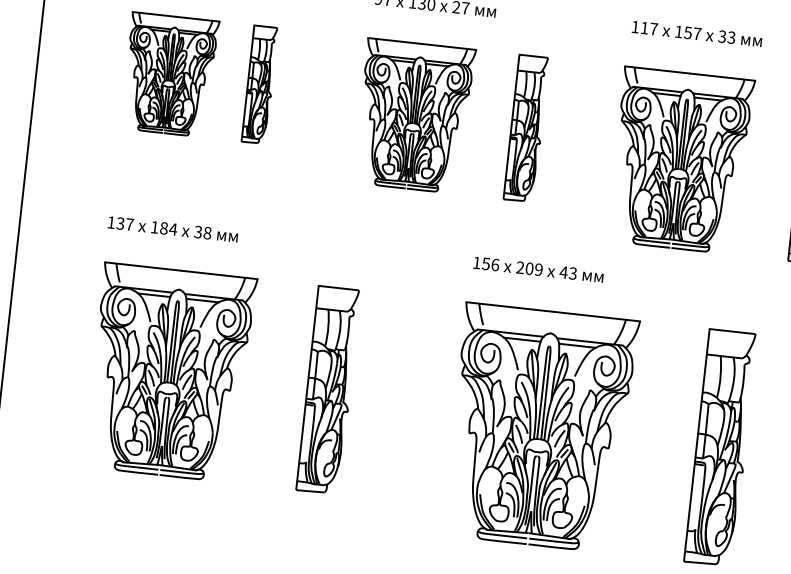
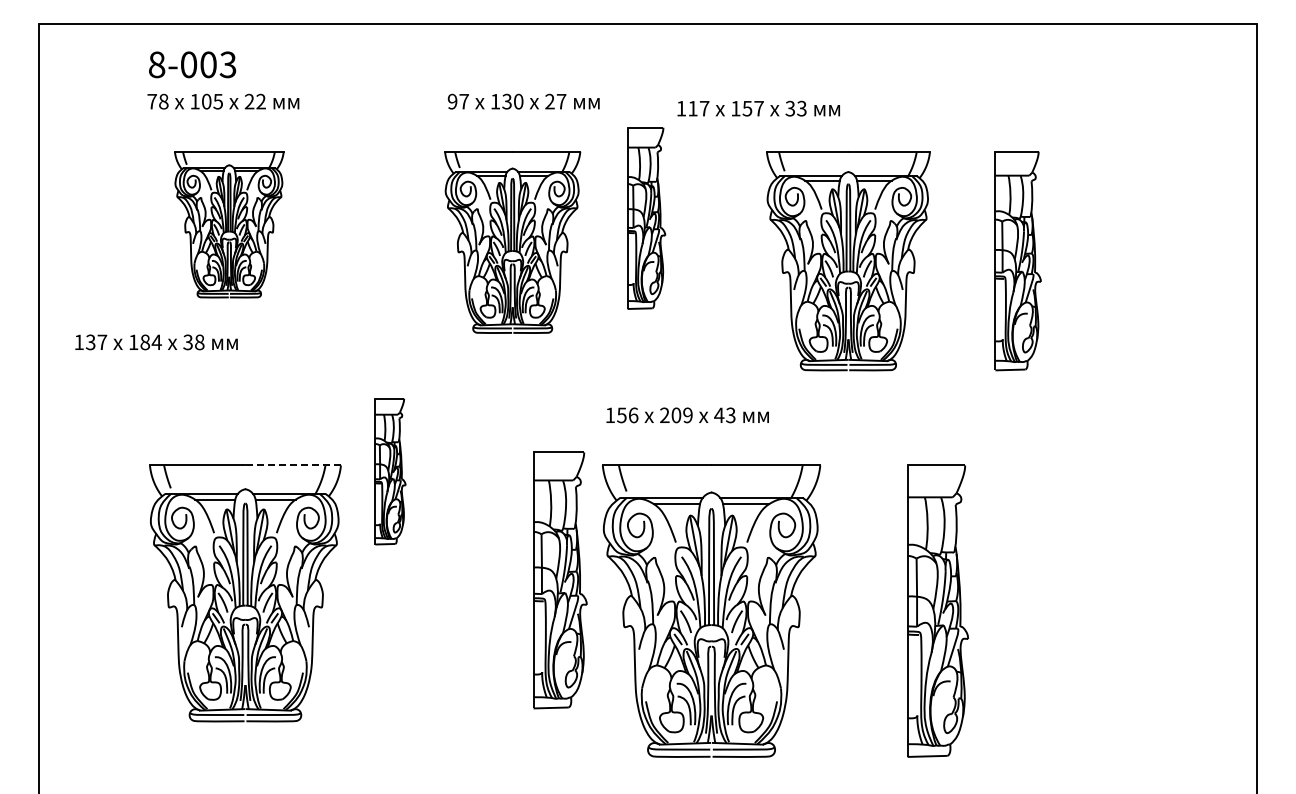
text: (696, 33) -> (758, 108), moved
part: (169, 74) -> (229, 224), moved
part: (260, 84) -> (390, 471), moved
part: (526, 128) -> (646, 218), moved
text: (173, 229) -> (156, 342), moved
line: (219, 275) -> (293, 465), solid -> dashed
part: (328, 390) -> (560, 580), moved

